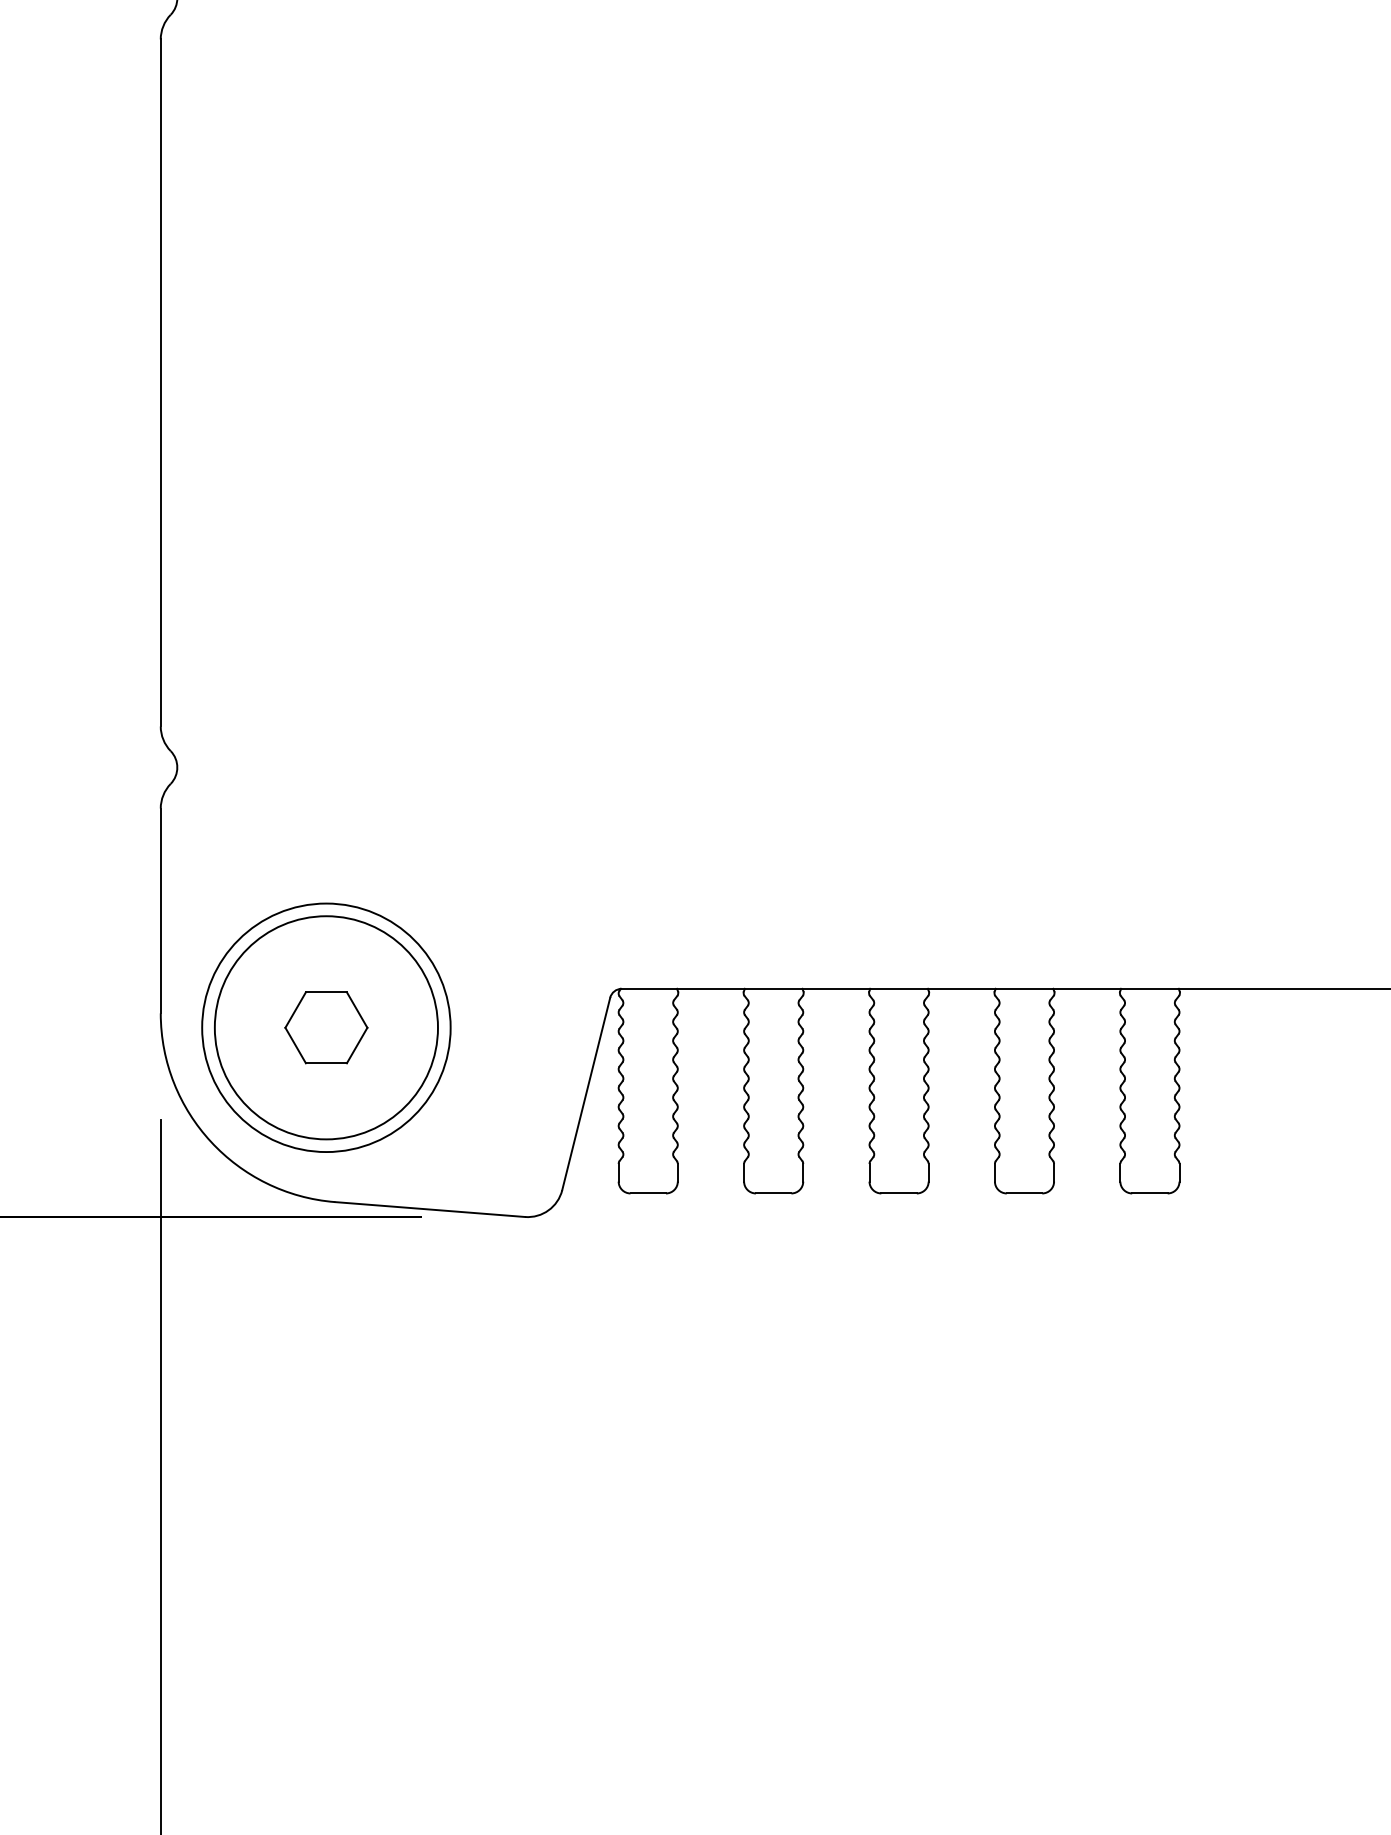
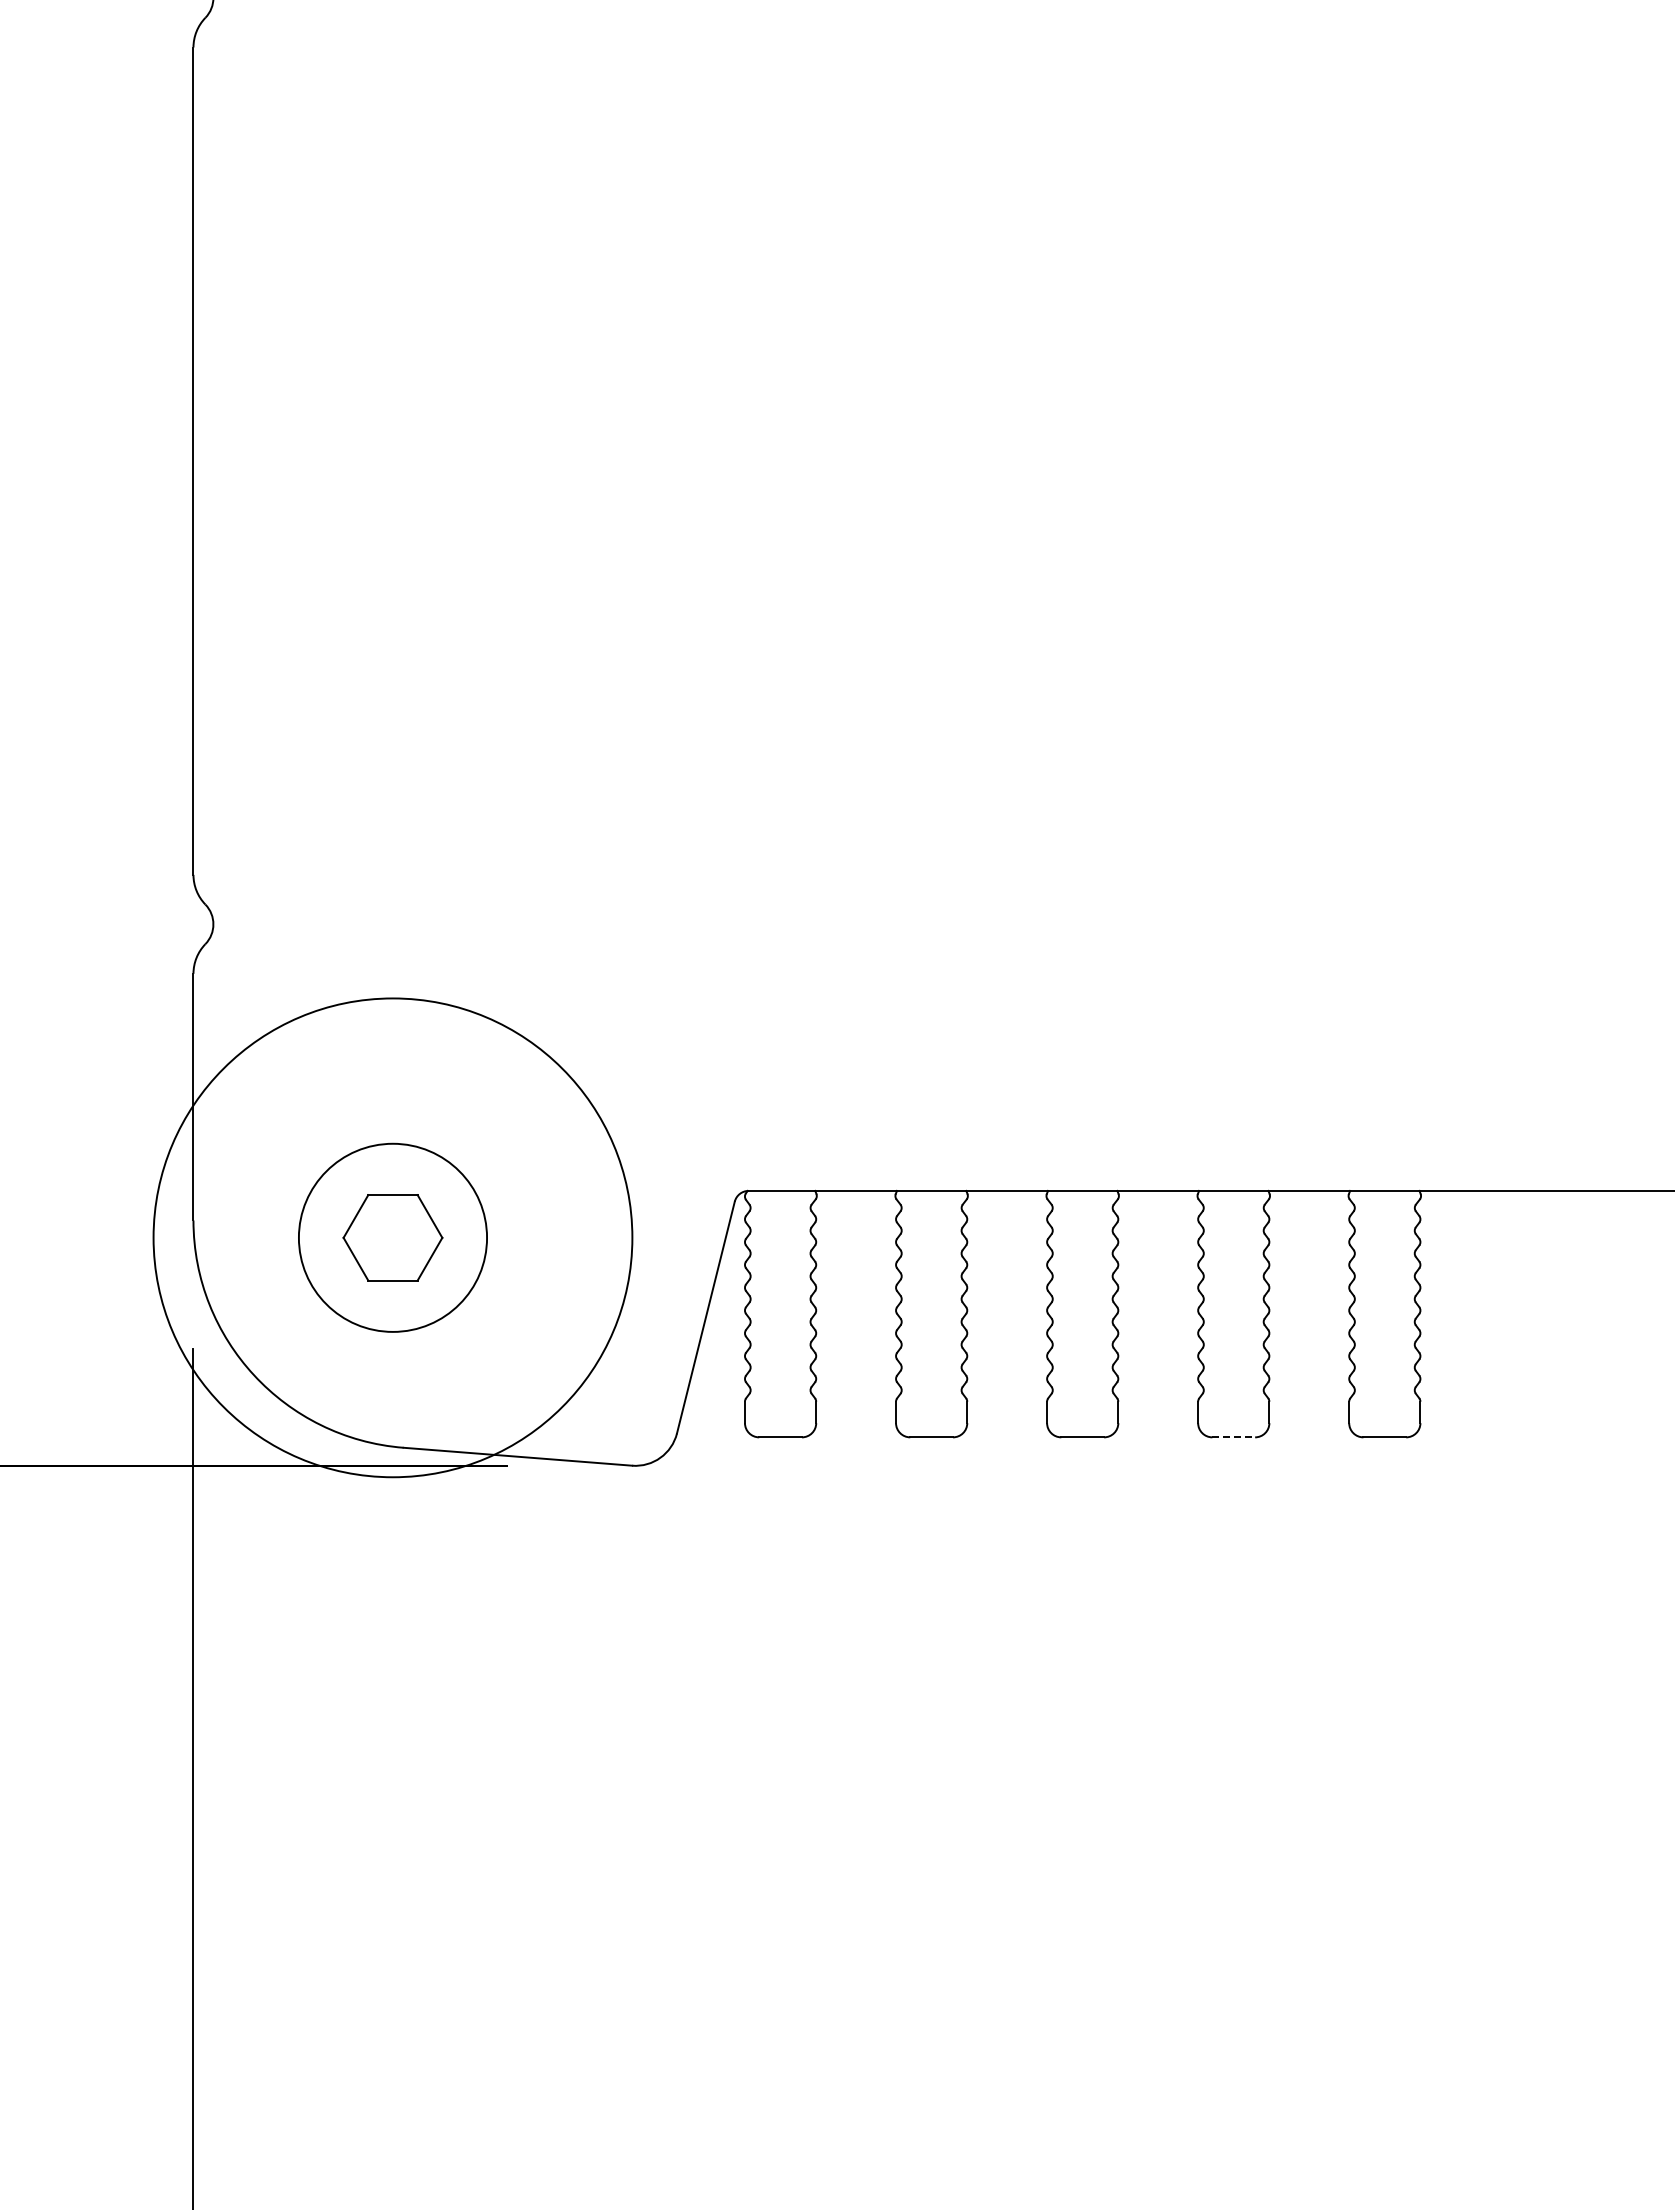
circle: (326, 1027) -> (392, 1237), size x0.7
circle: (326, 1027) -> (392, 1237), size x1.6
line: (1025, 1193) -> (1234, 1437), solid -> dashed

